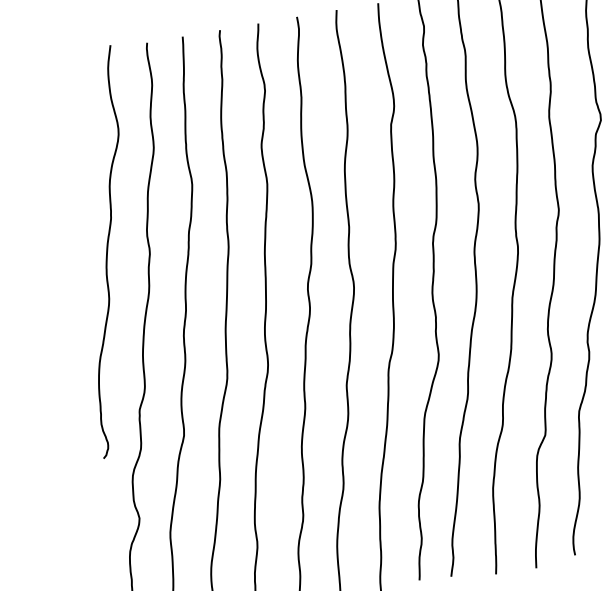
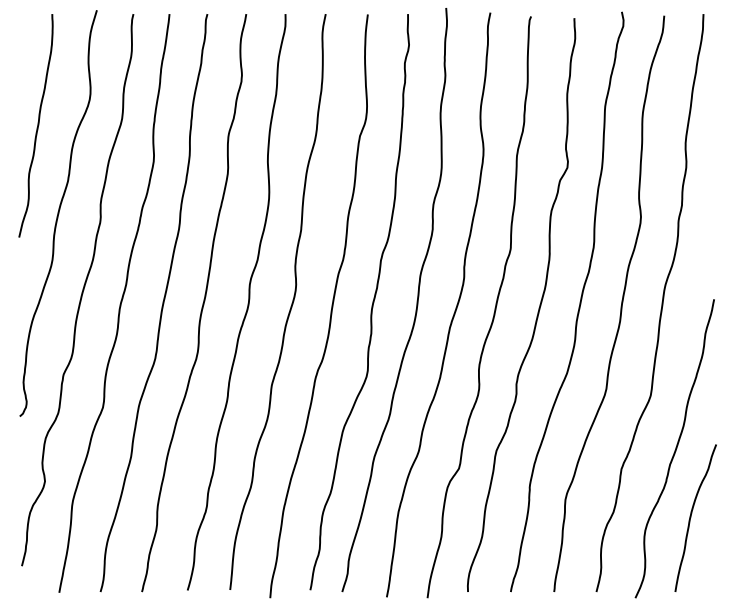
curve: (71, 168) -> (37, 125), added

